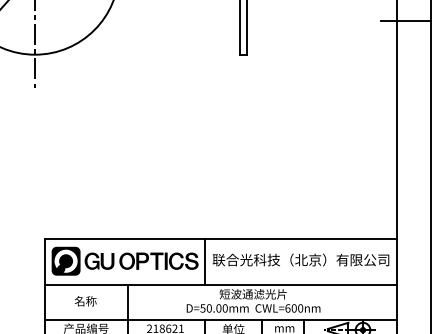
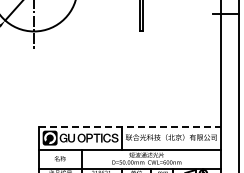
line: (221, 238) -> (130, 126), solid -> dashed

